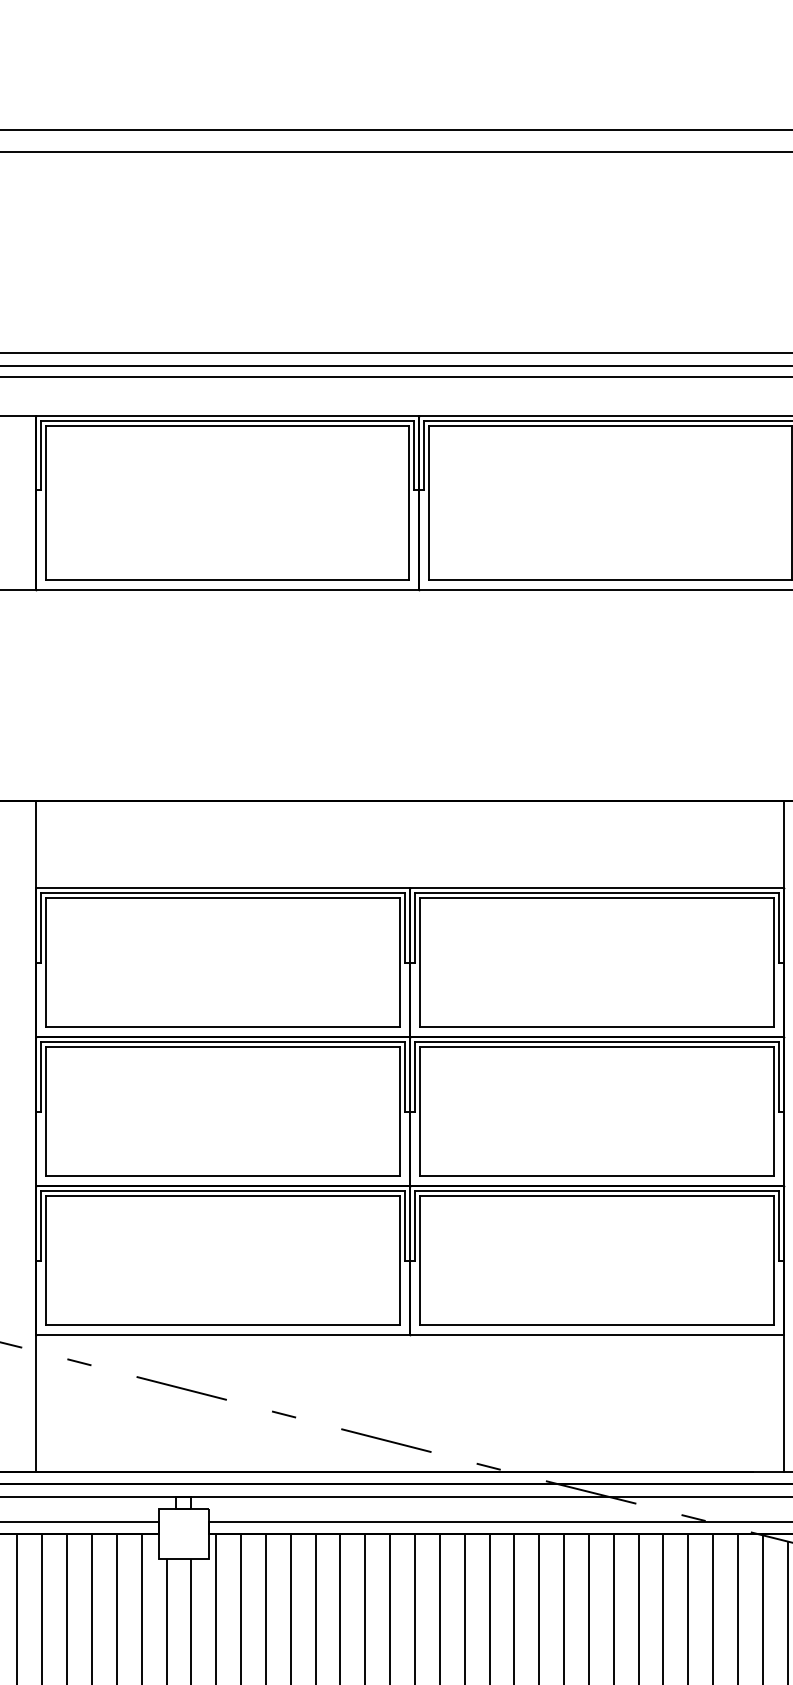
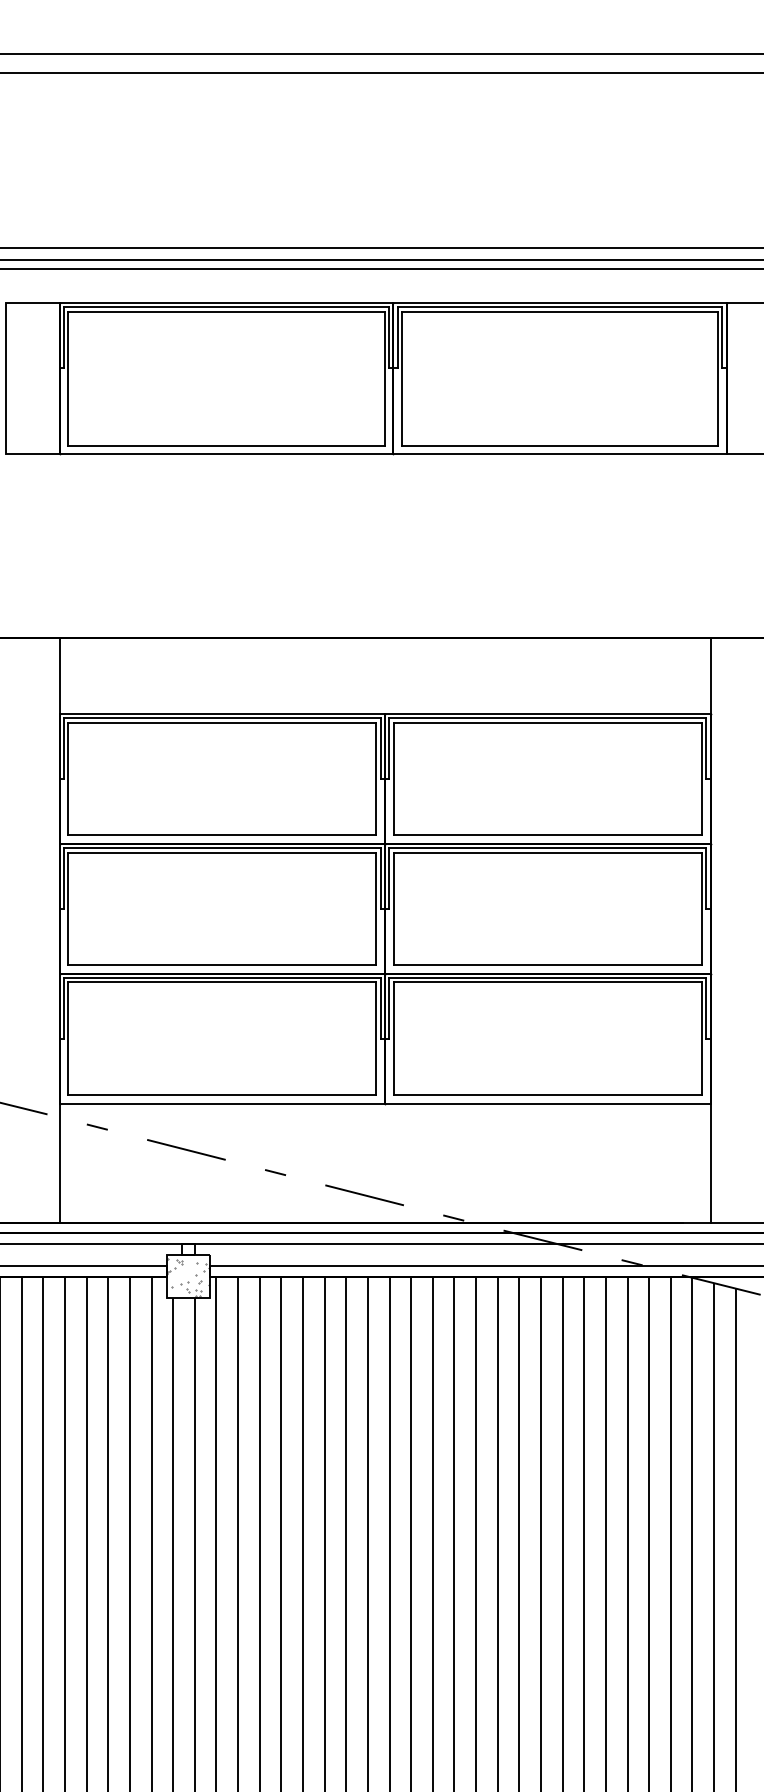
hatch: (184, 1533) -> (188, 1276), added

